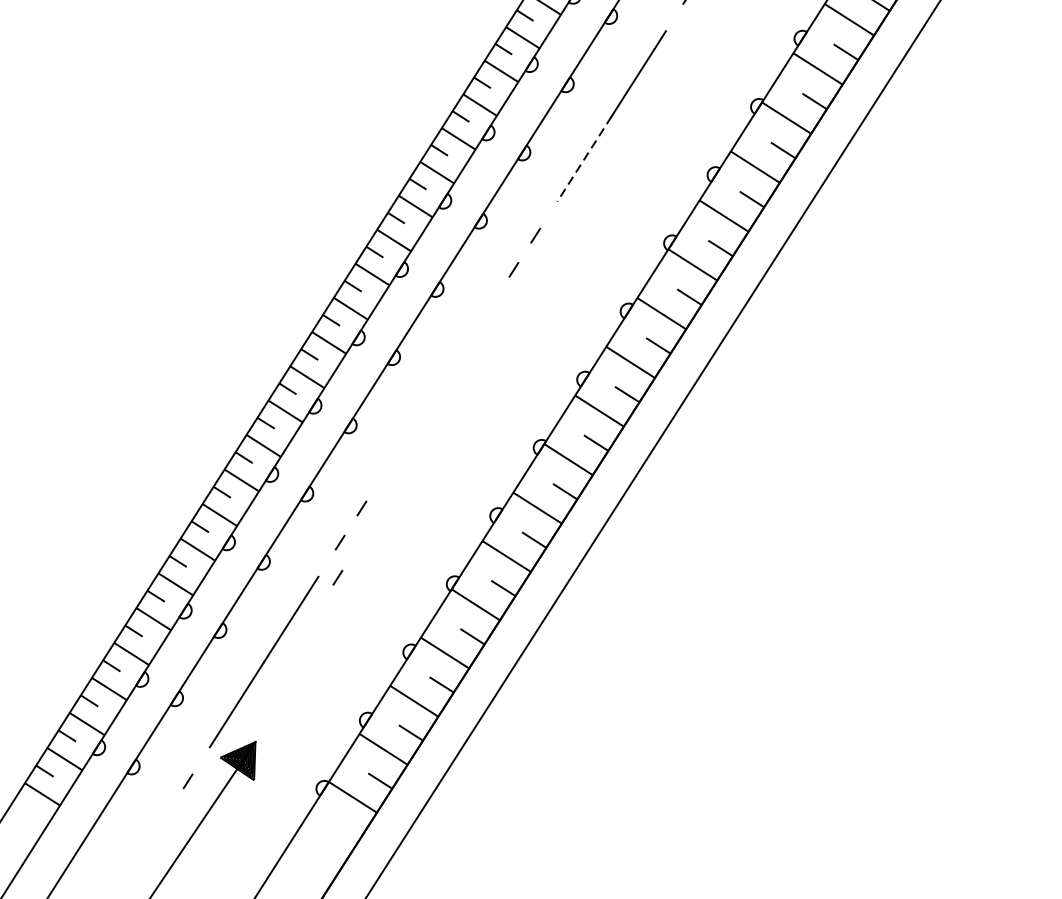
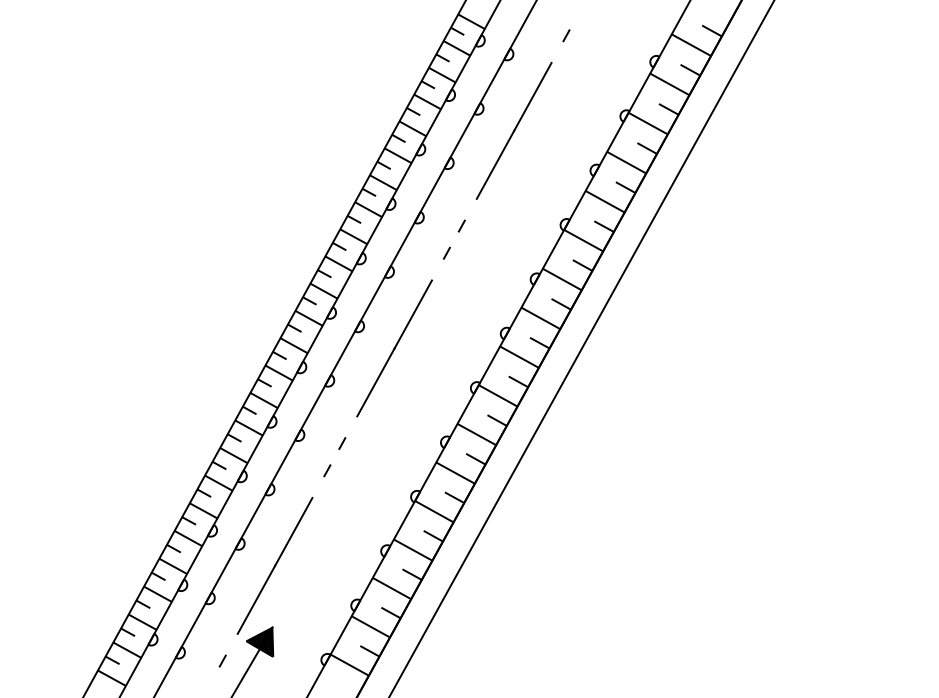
line: (584, 158) -> (495, 164), dashed -> solid
line: (437, 389) -> (394, 348), added
line: (338, 577) -> (327, 497), removed

